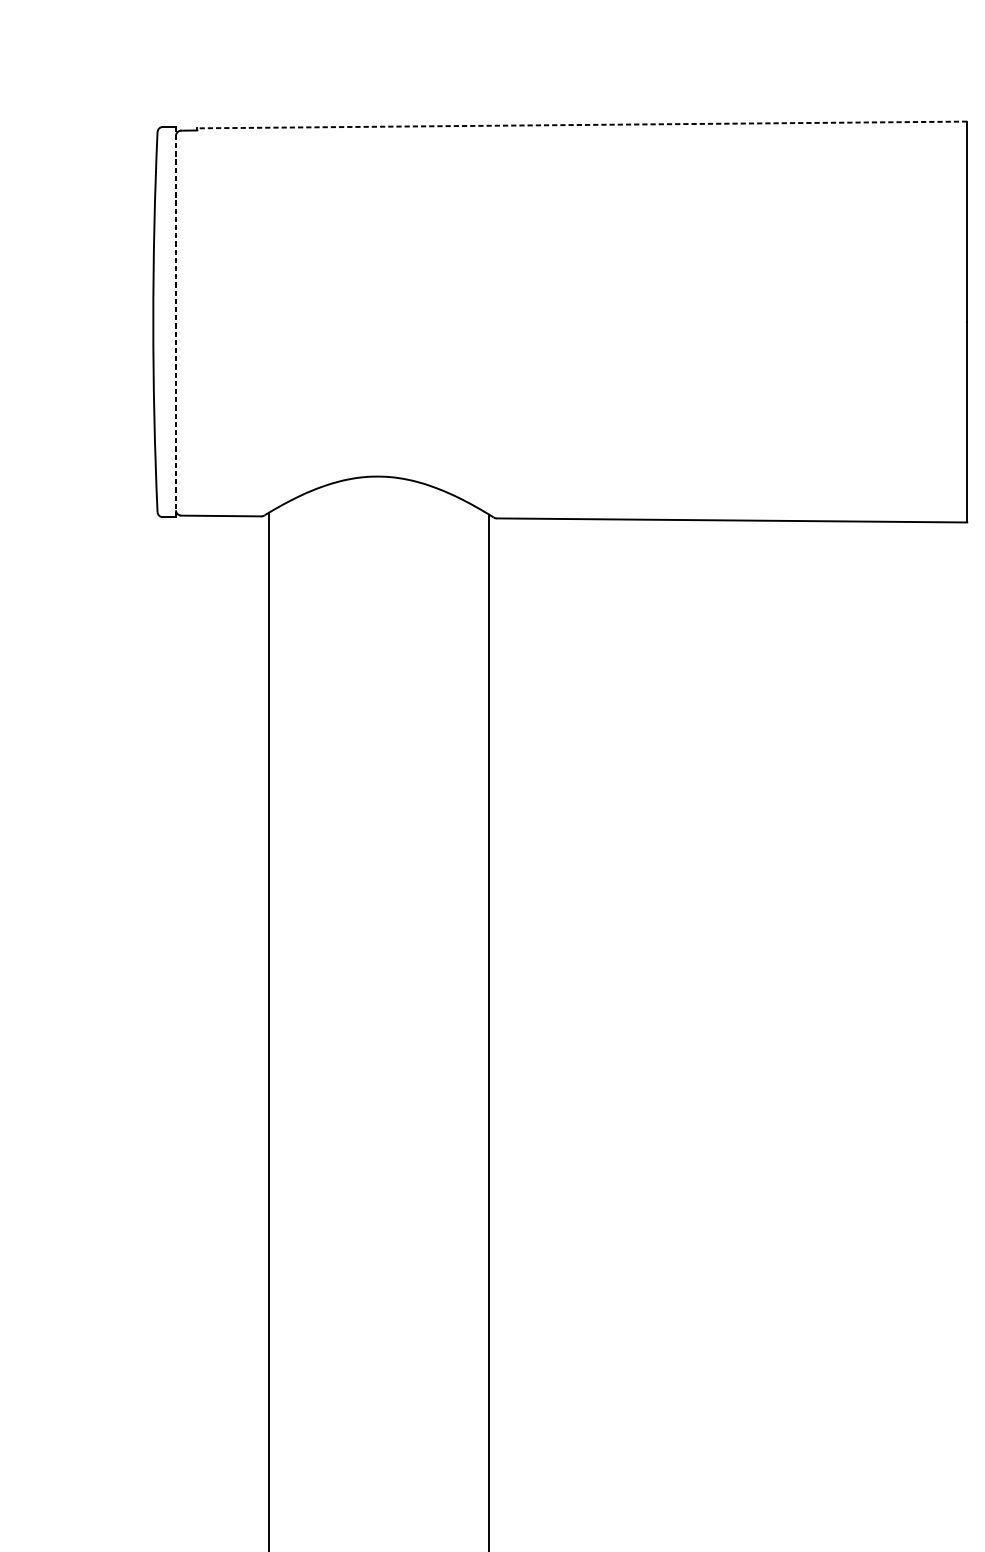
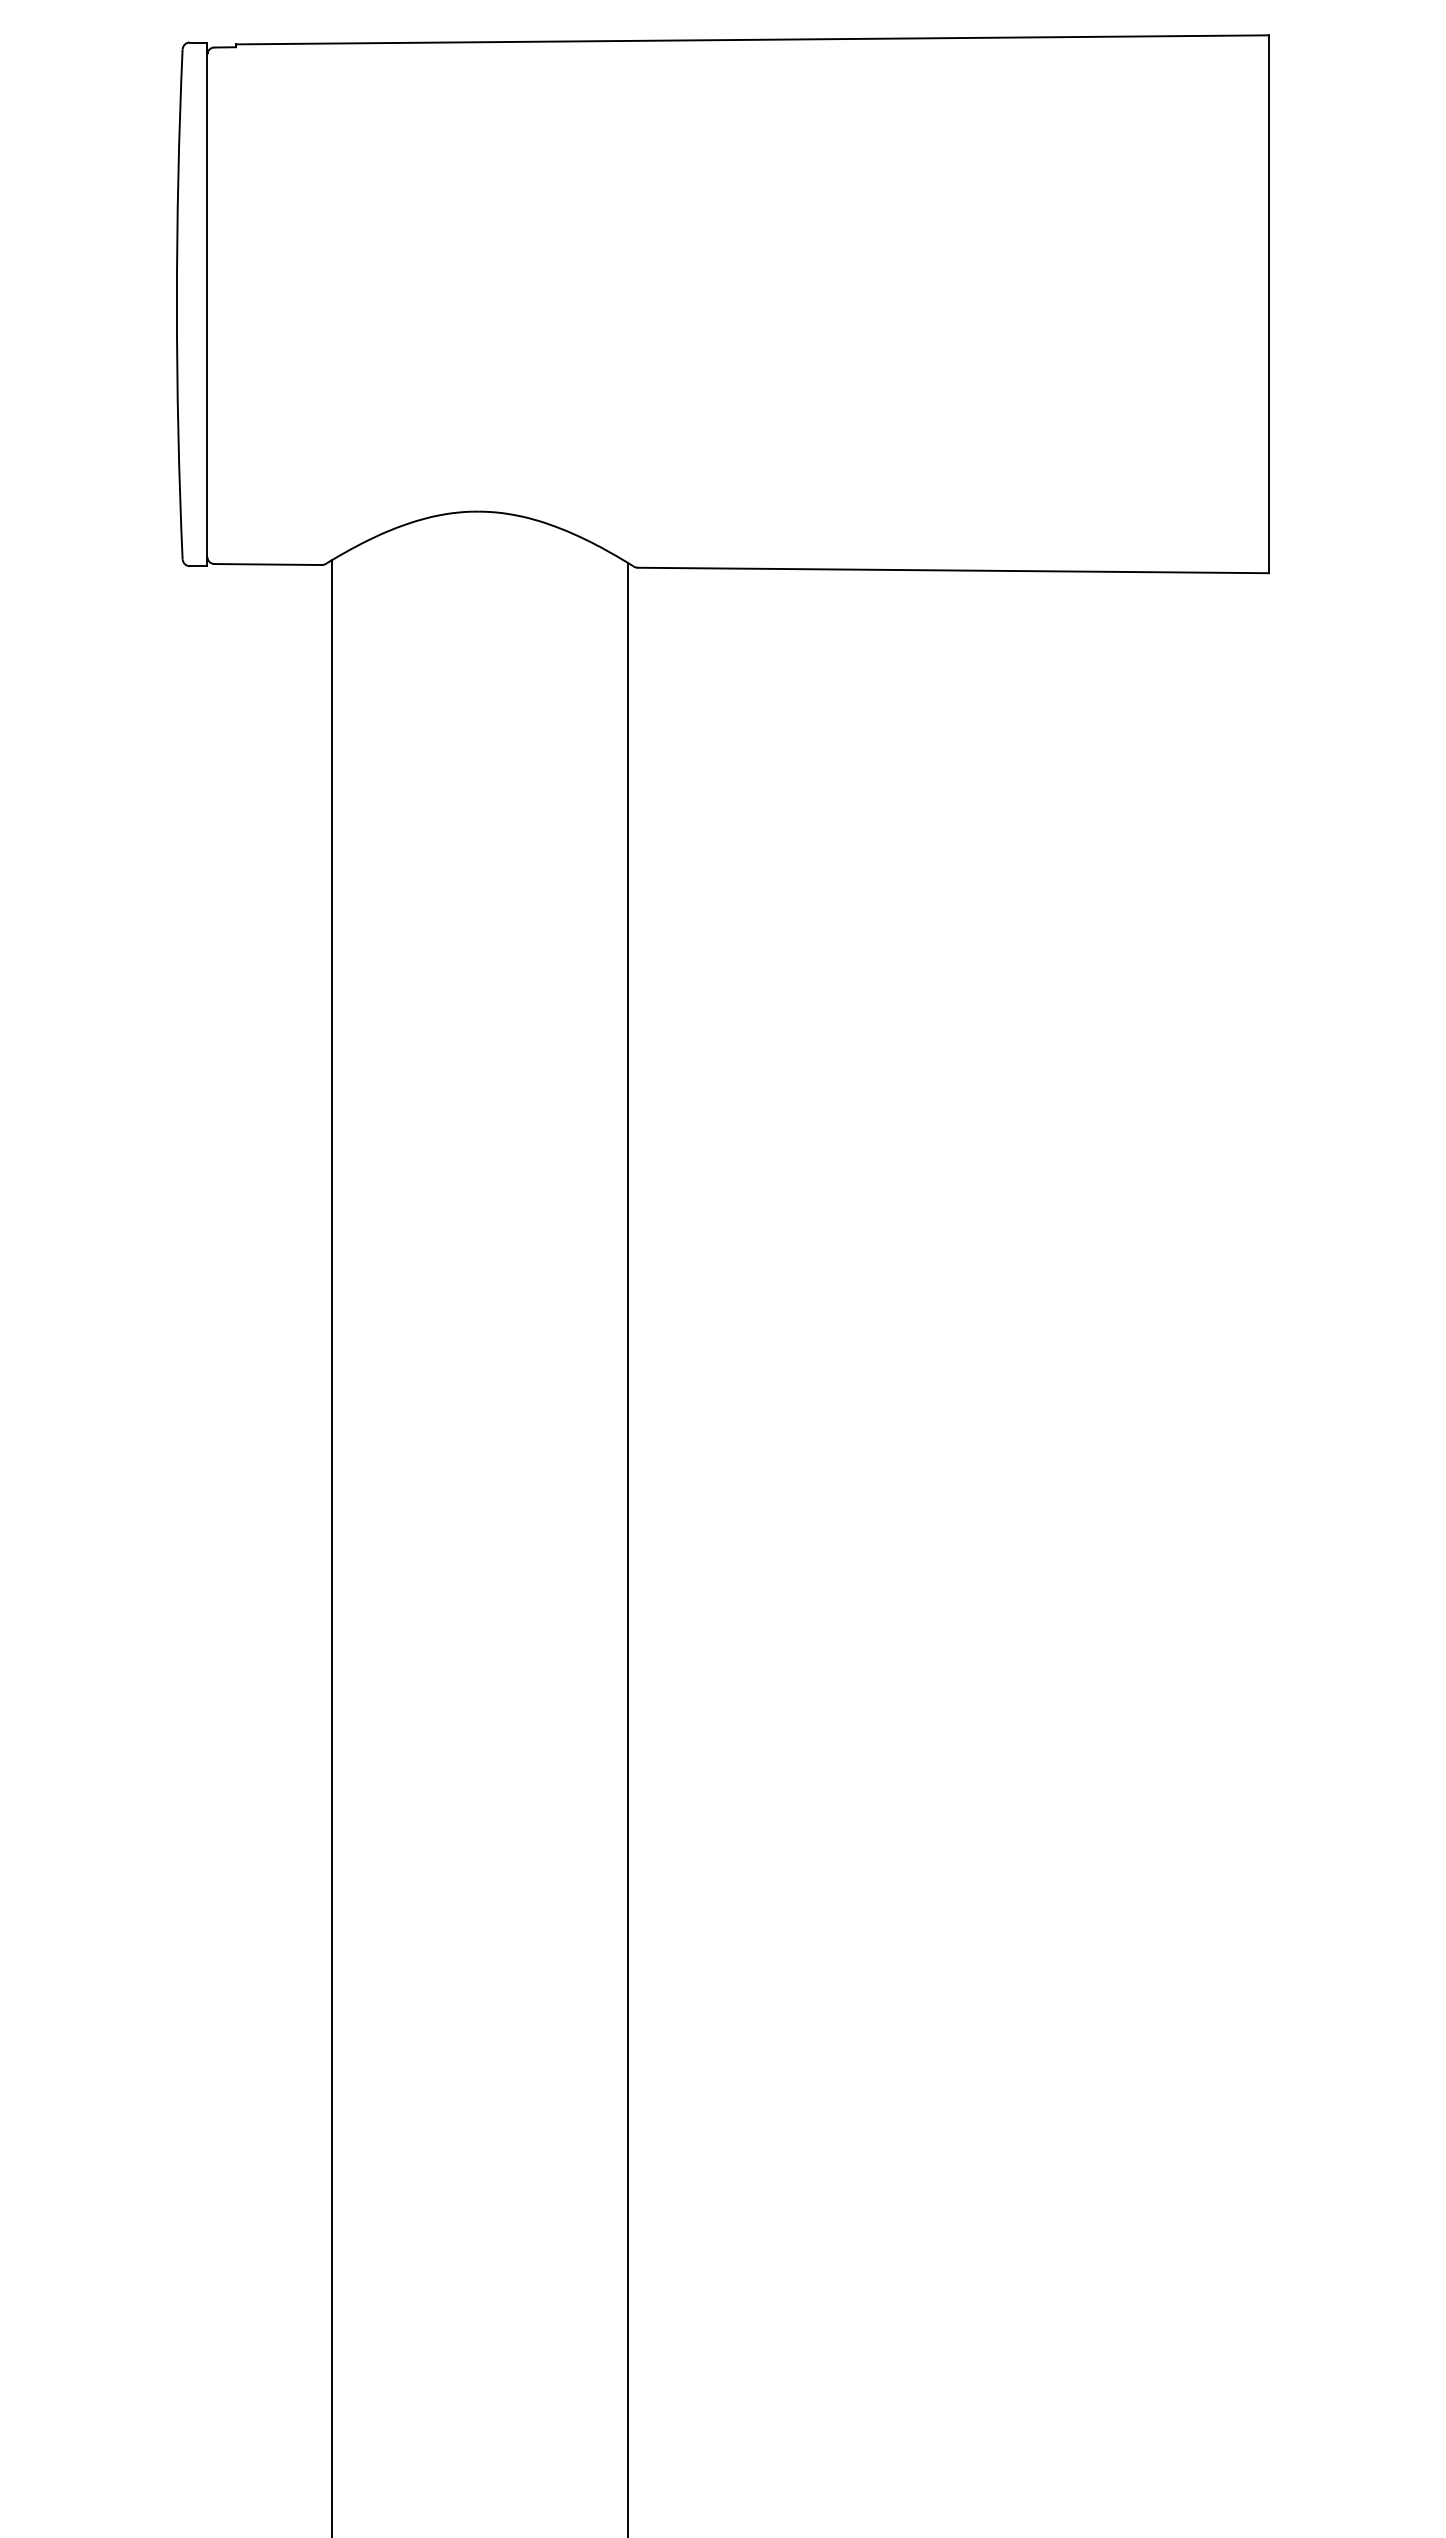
line: (582, 124) -> (752, 39), dashed -> solid
line: (176, 322) -> (207, 304), dashed -> solid

